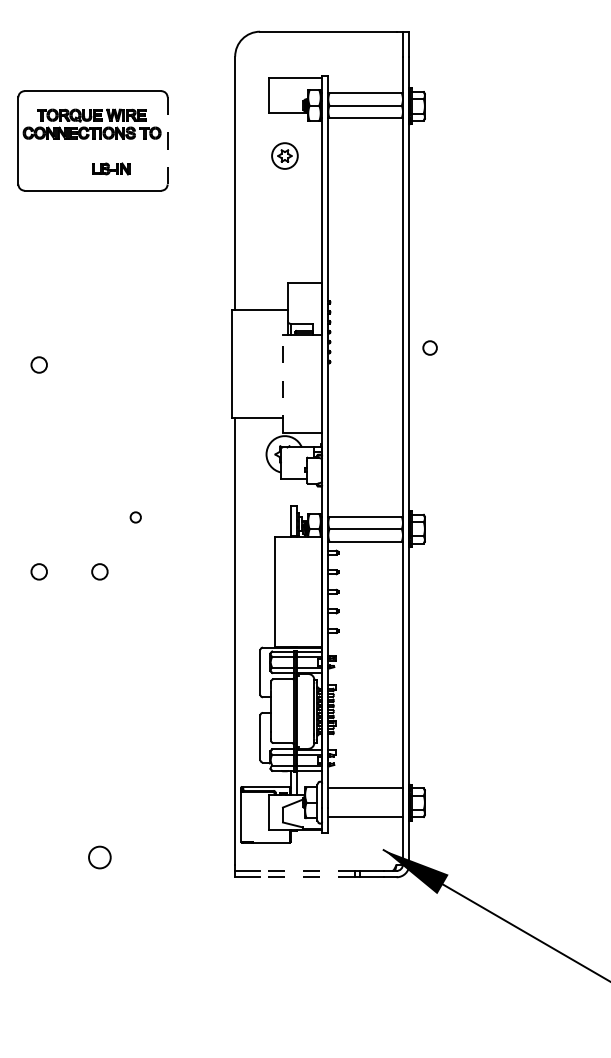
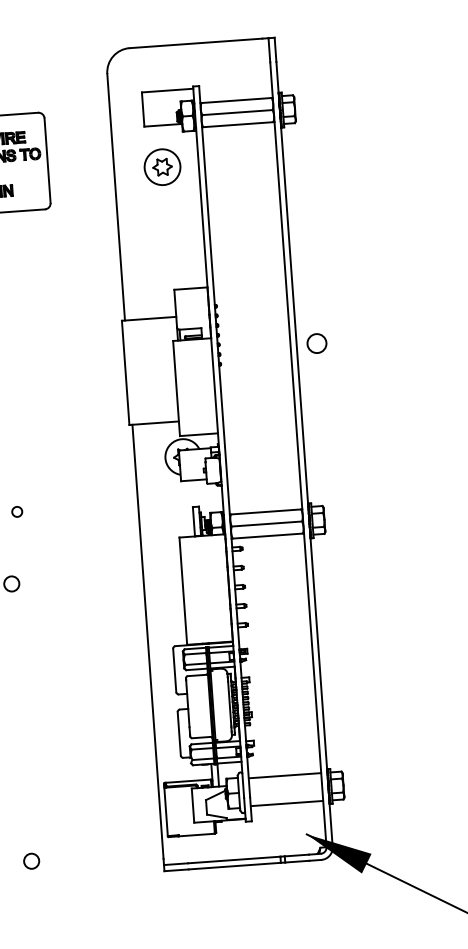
line: (167, 140) -> (47, 160), dashed -> solid
part: (284, 155) -> (162, 166), size x1.43
circle: (429, 347) -> (316, 343), size x1.43
line: (283, 383) -> (176, 388), dashed -> solid
circle: (135, 517) -> (16, 511), moved
circle: (99, 856) -> (31, 860), size x0.71
line: (307, 870) -> (234, 859), dashed -> solid
line: (307, 877) -> (234, 866), dashed -> solid

